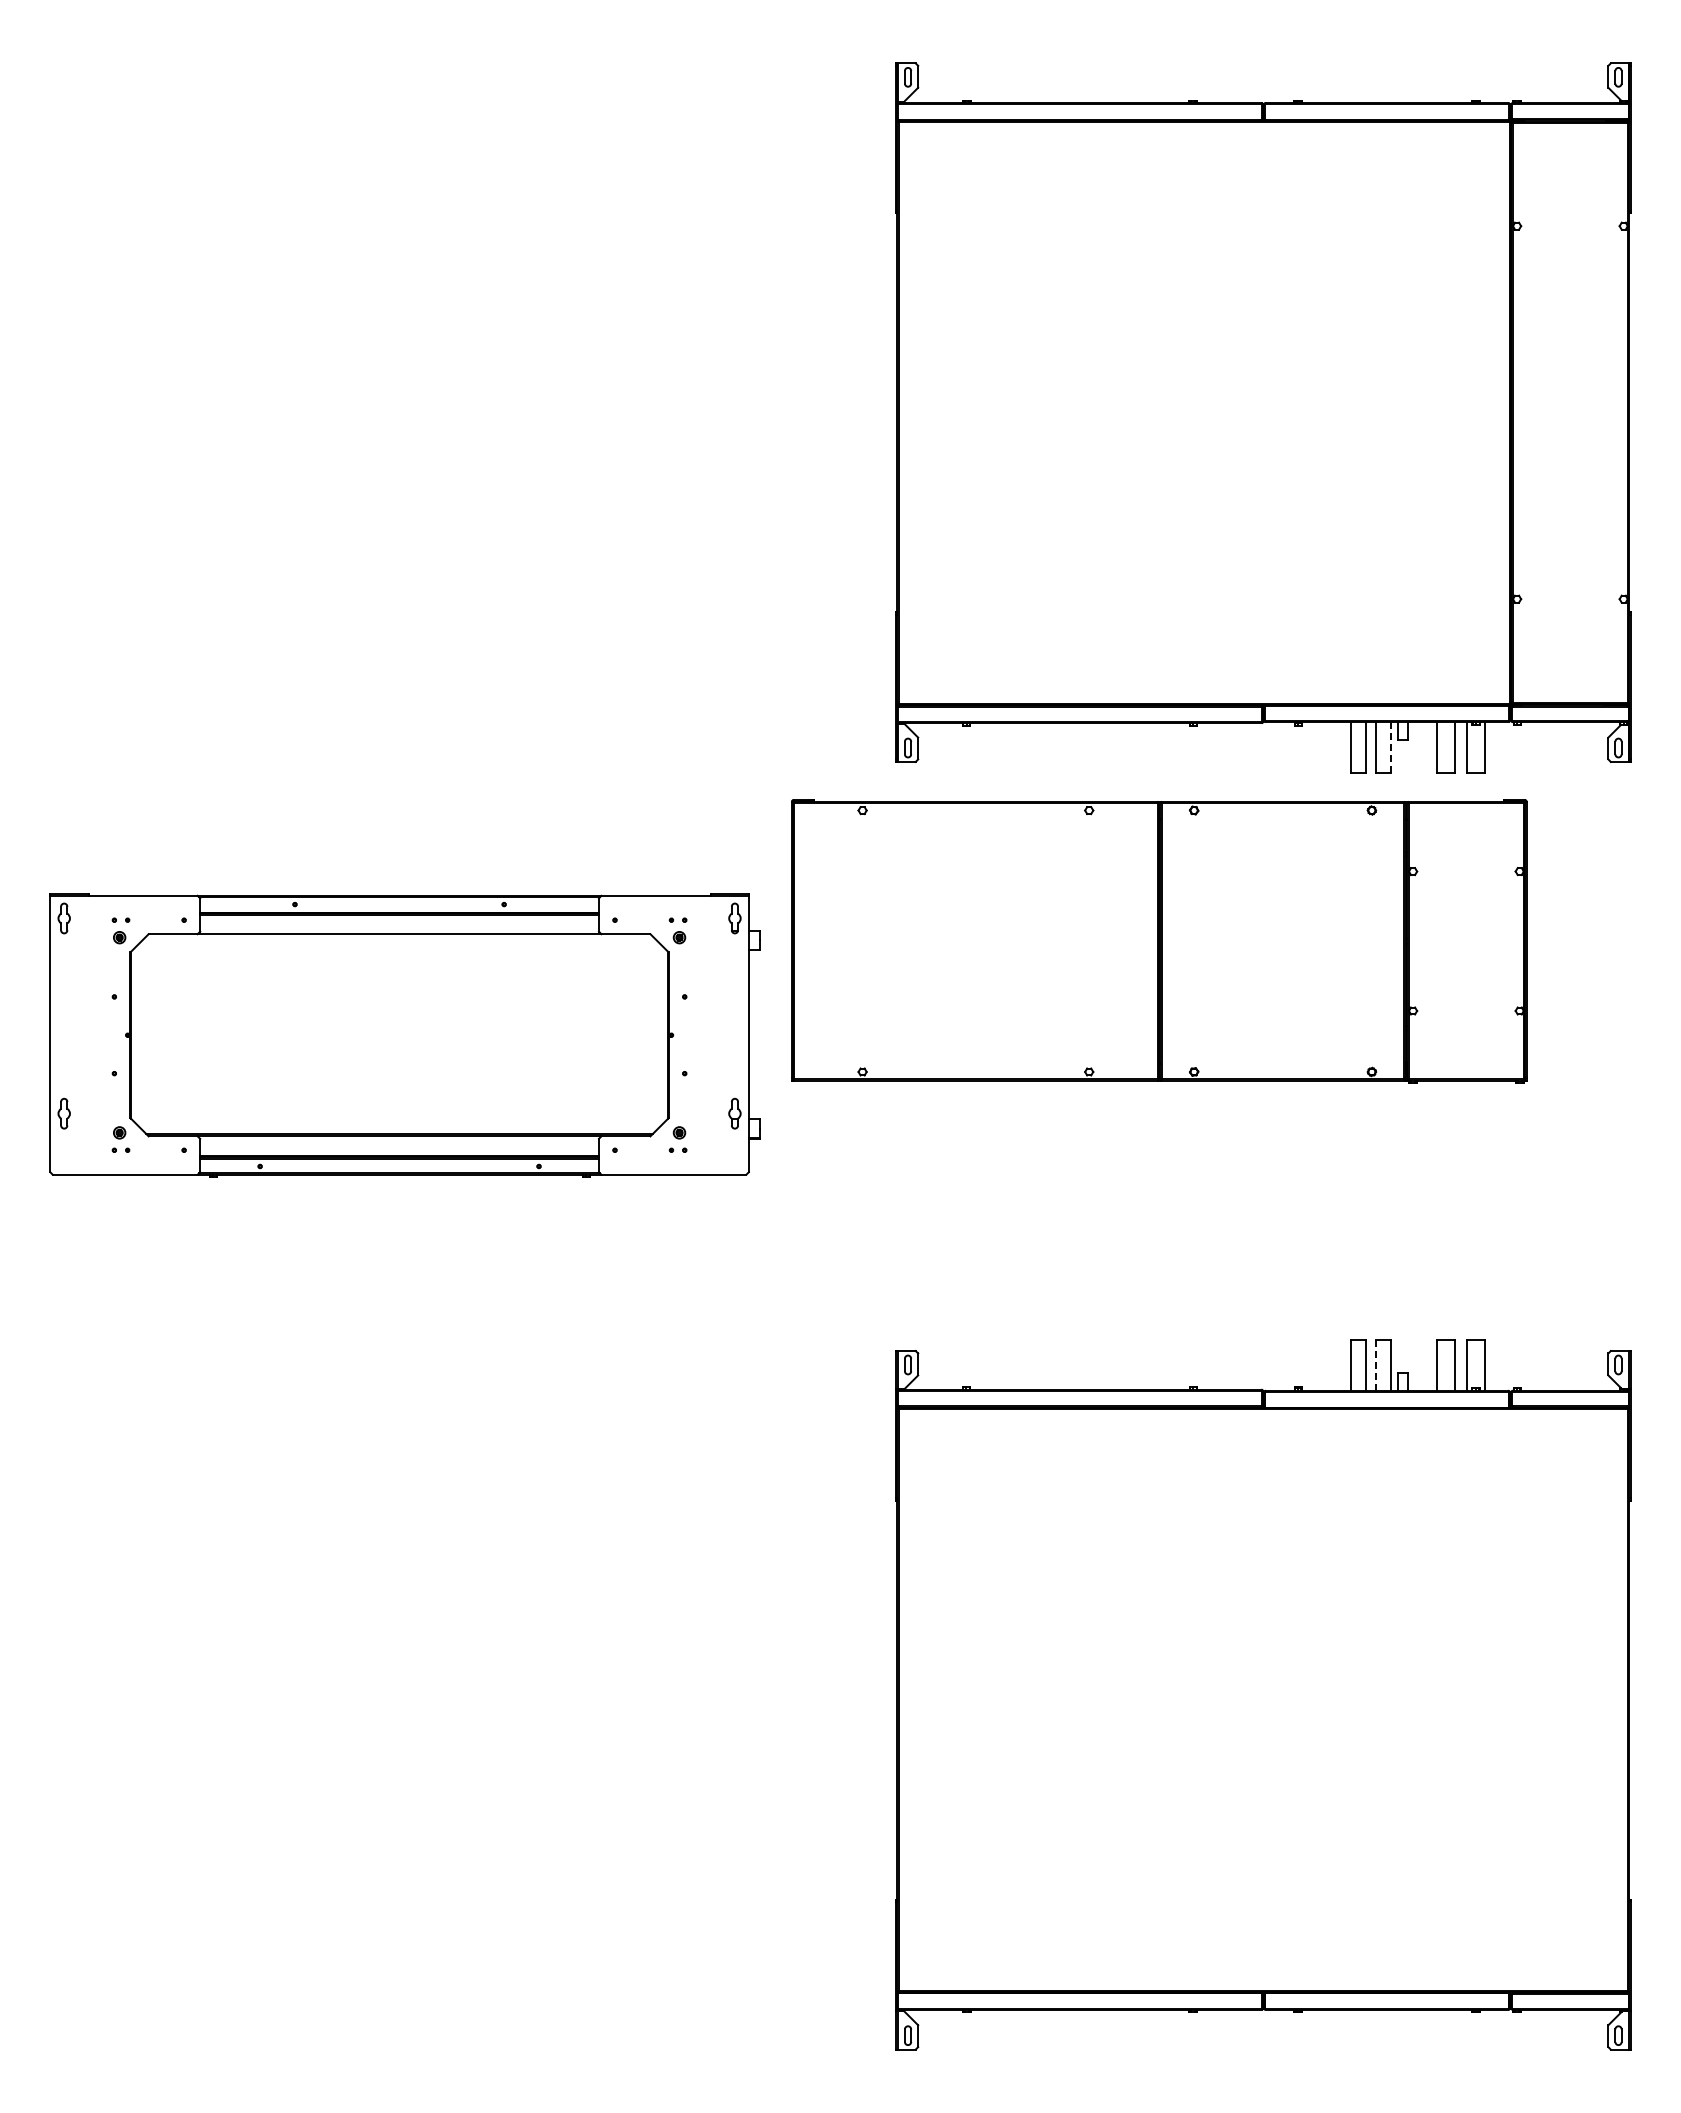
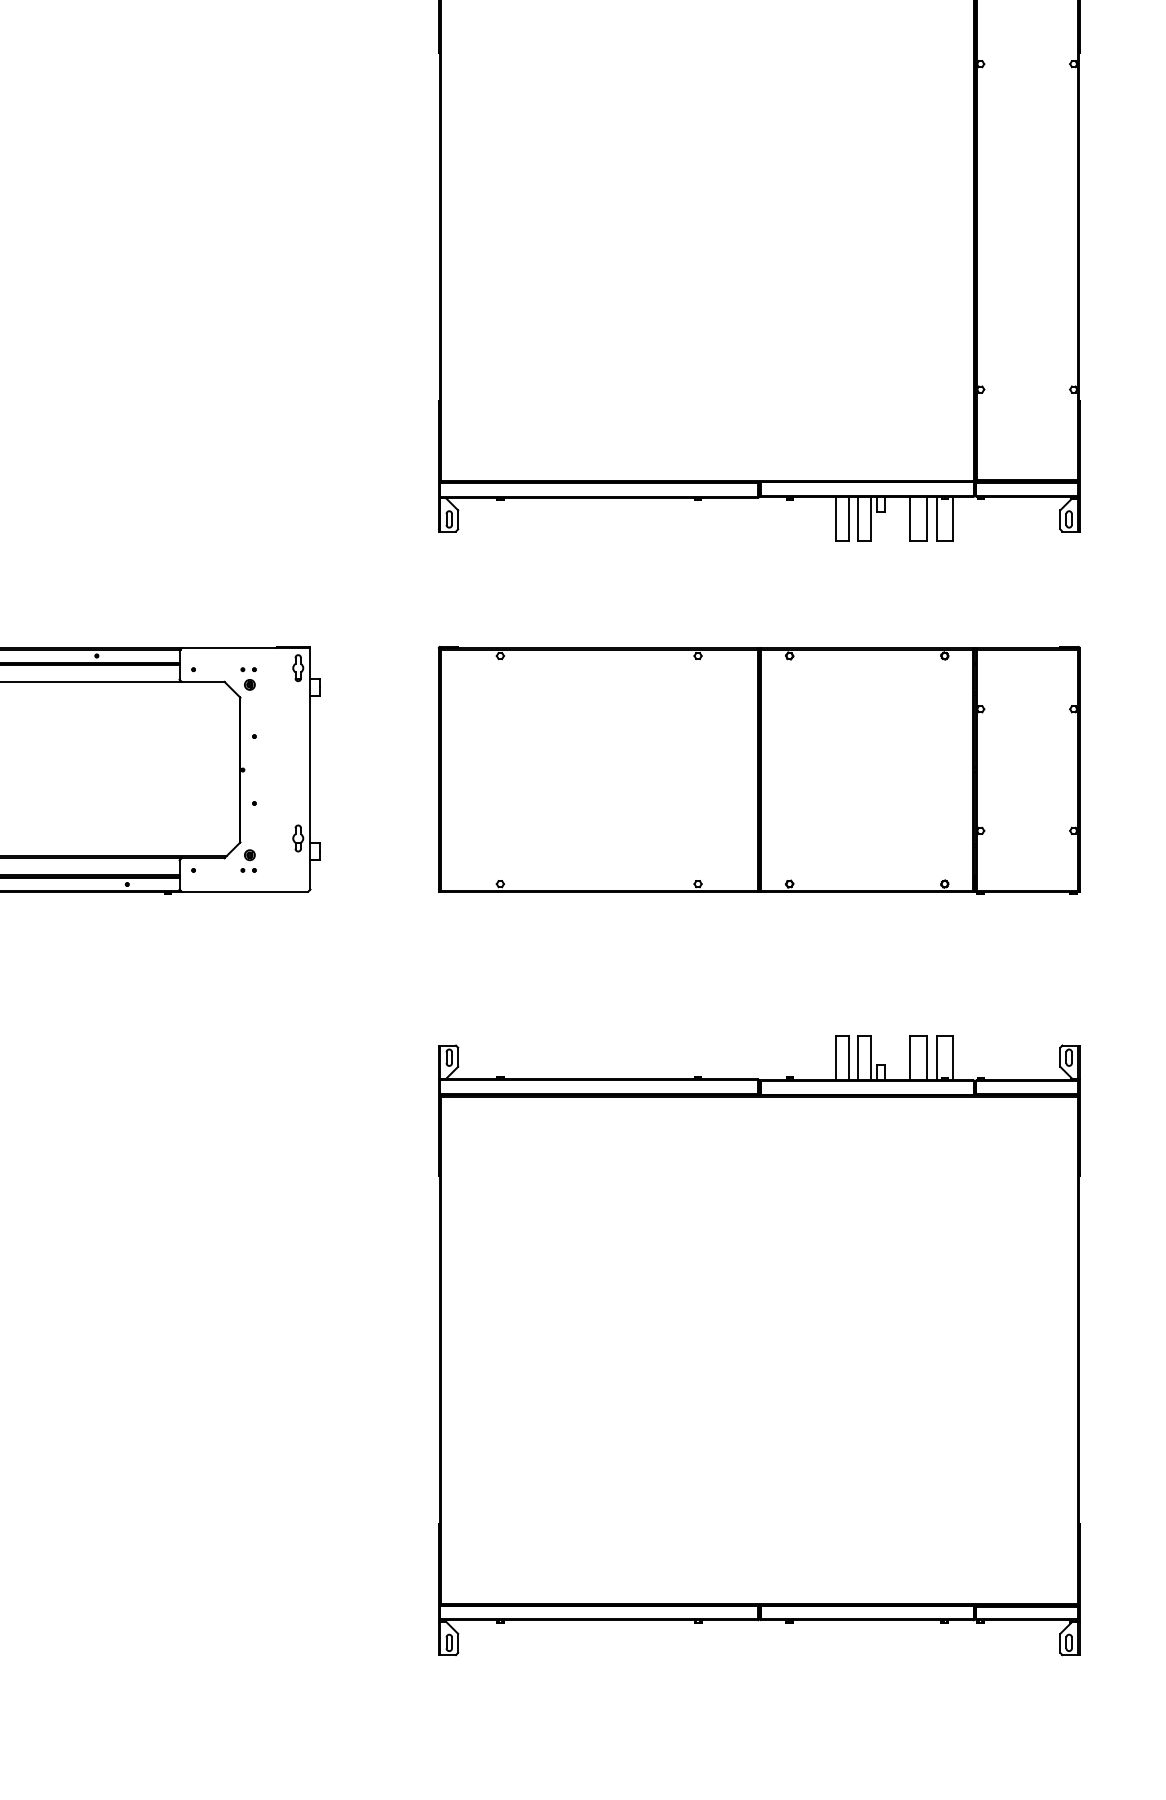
line: (1390, 747) -> (870, 518), dashed -> solid
part: (1159, 941) -> (759, 770), moved
line: (1376, 1365) -> (858, 1058), dashed -> solid

